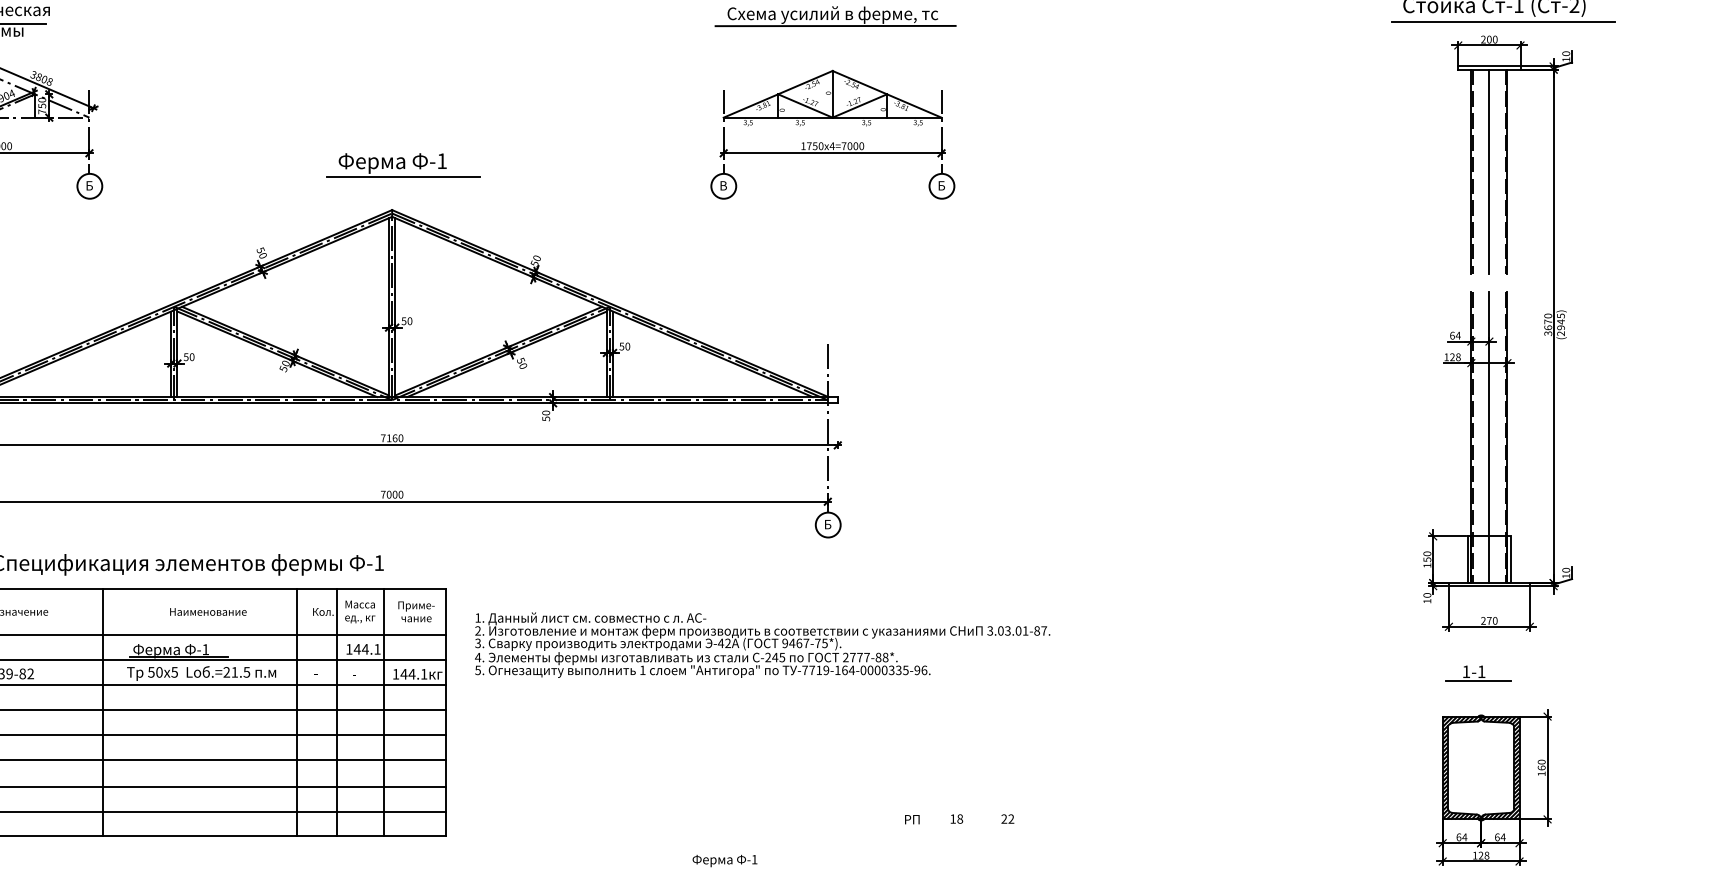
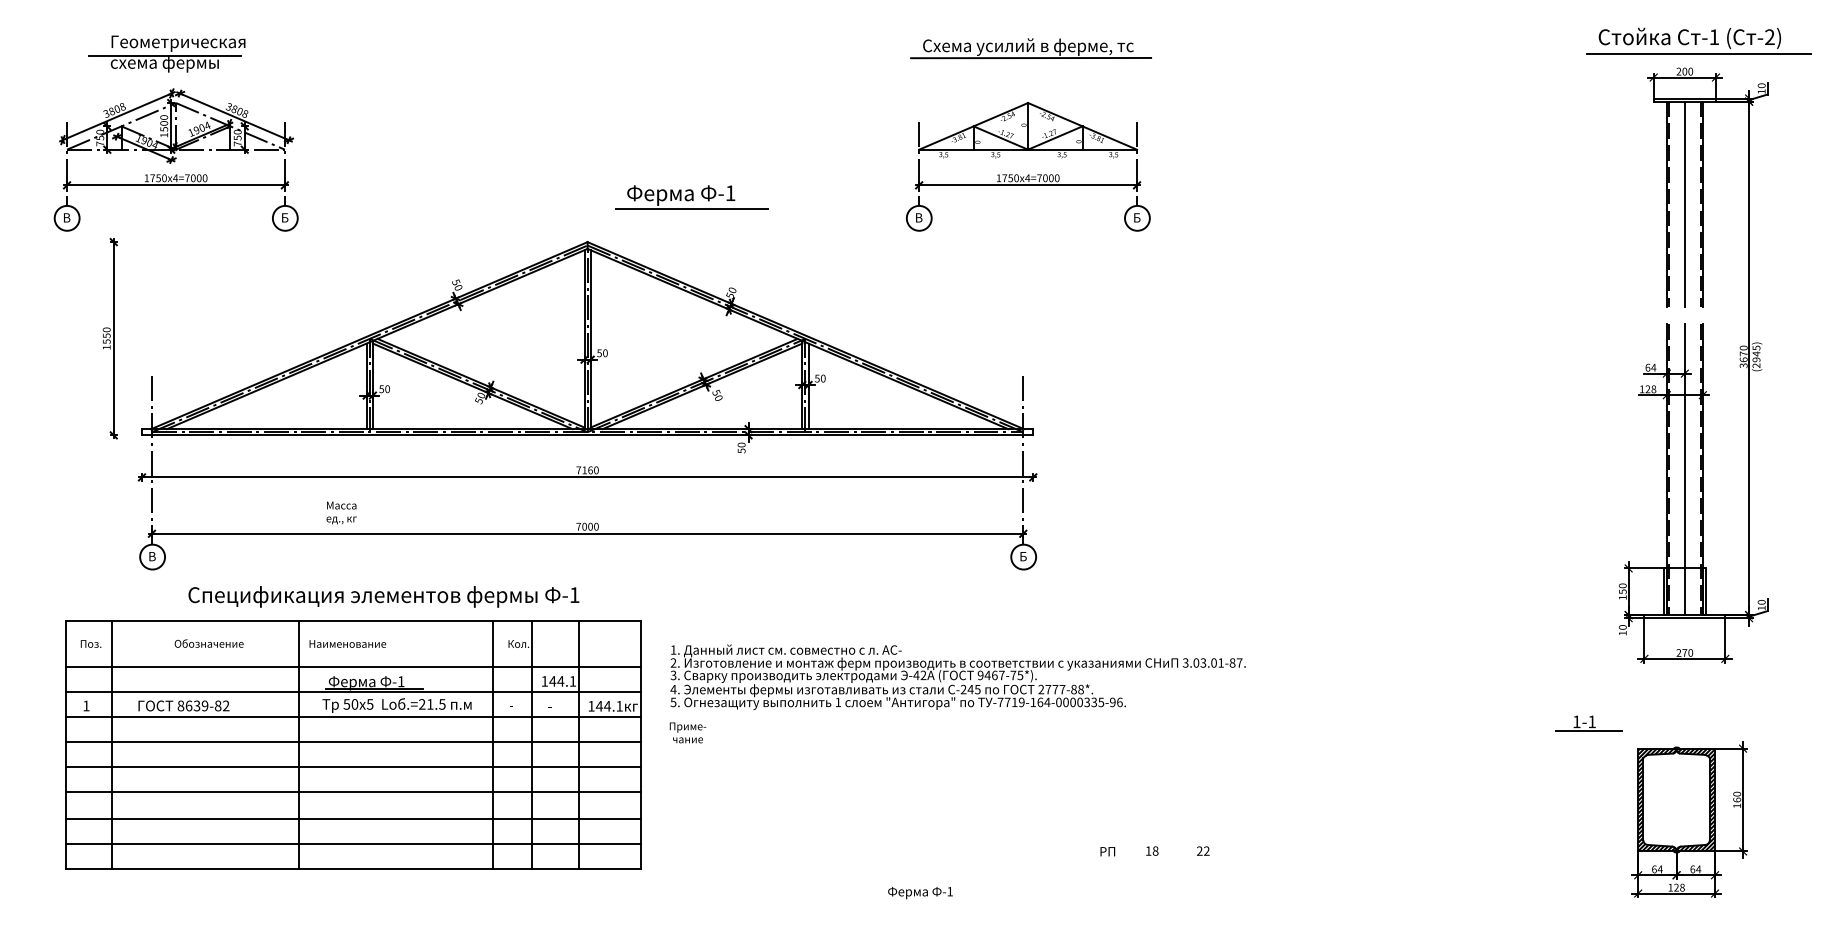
part: (403, 165) -> (691, 197), moved
text: (208, 611) -> (347, 643), moved
text: (360, 611) -> (341, 512), moved
text: (416, 611) -> (687, 732), moved
part: (1478, 673) -> (1588, 723), moved

